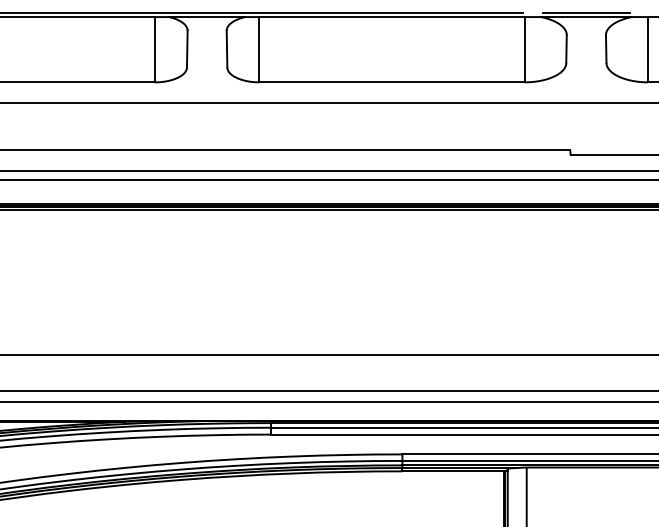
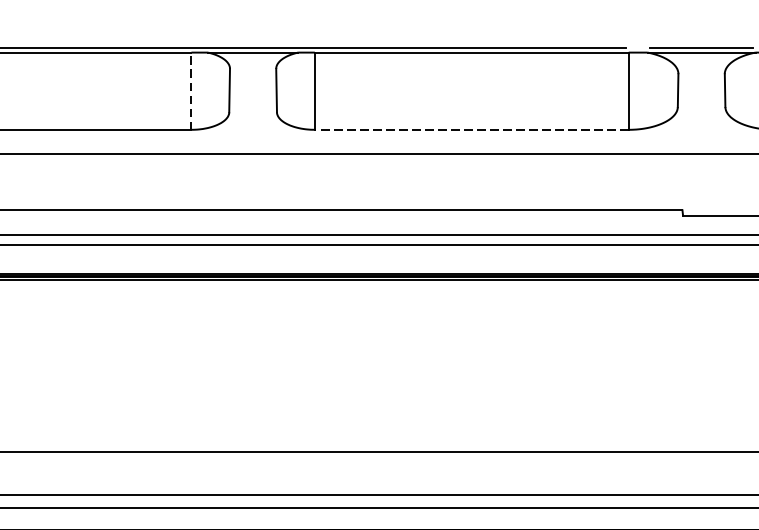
line: (155, 49) -> (192, 90), solid -> dashed
line: (392, 82) -> (472, 129), solid -> dashed

